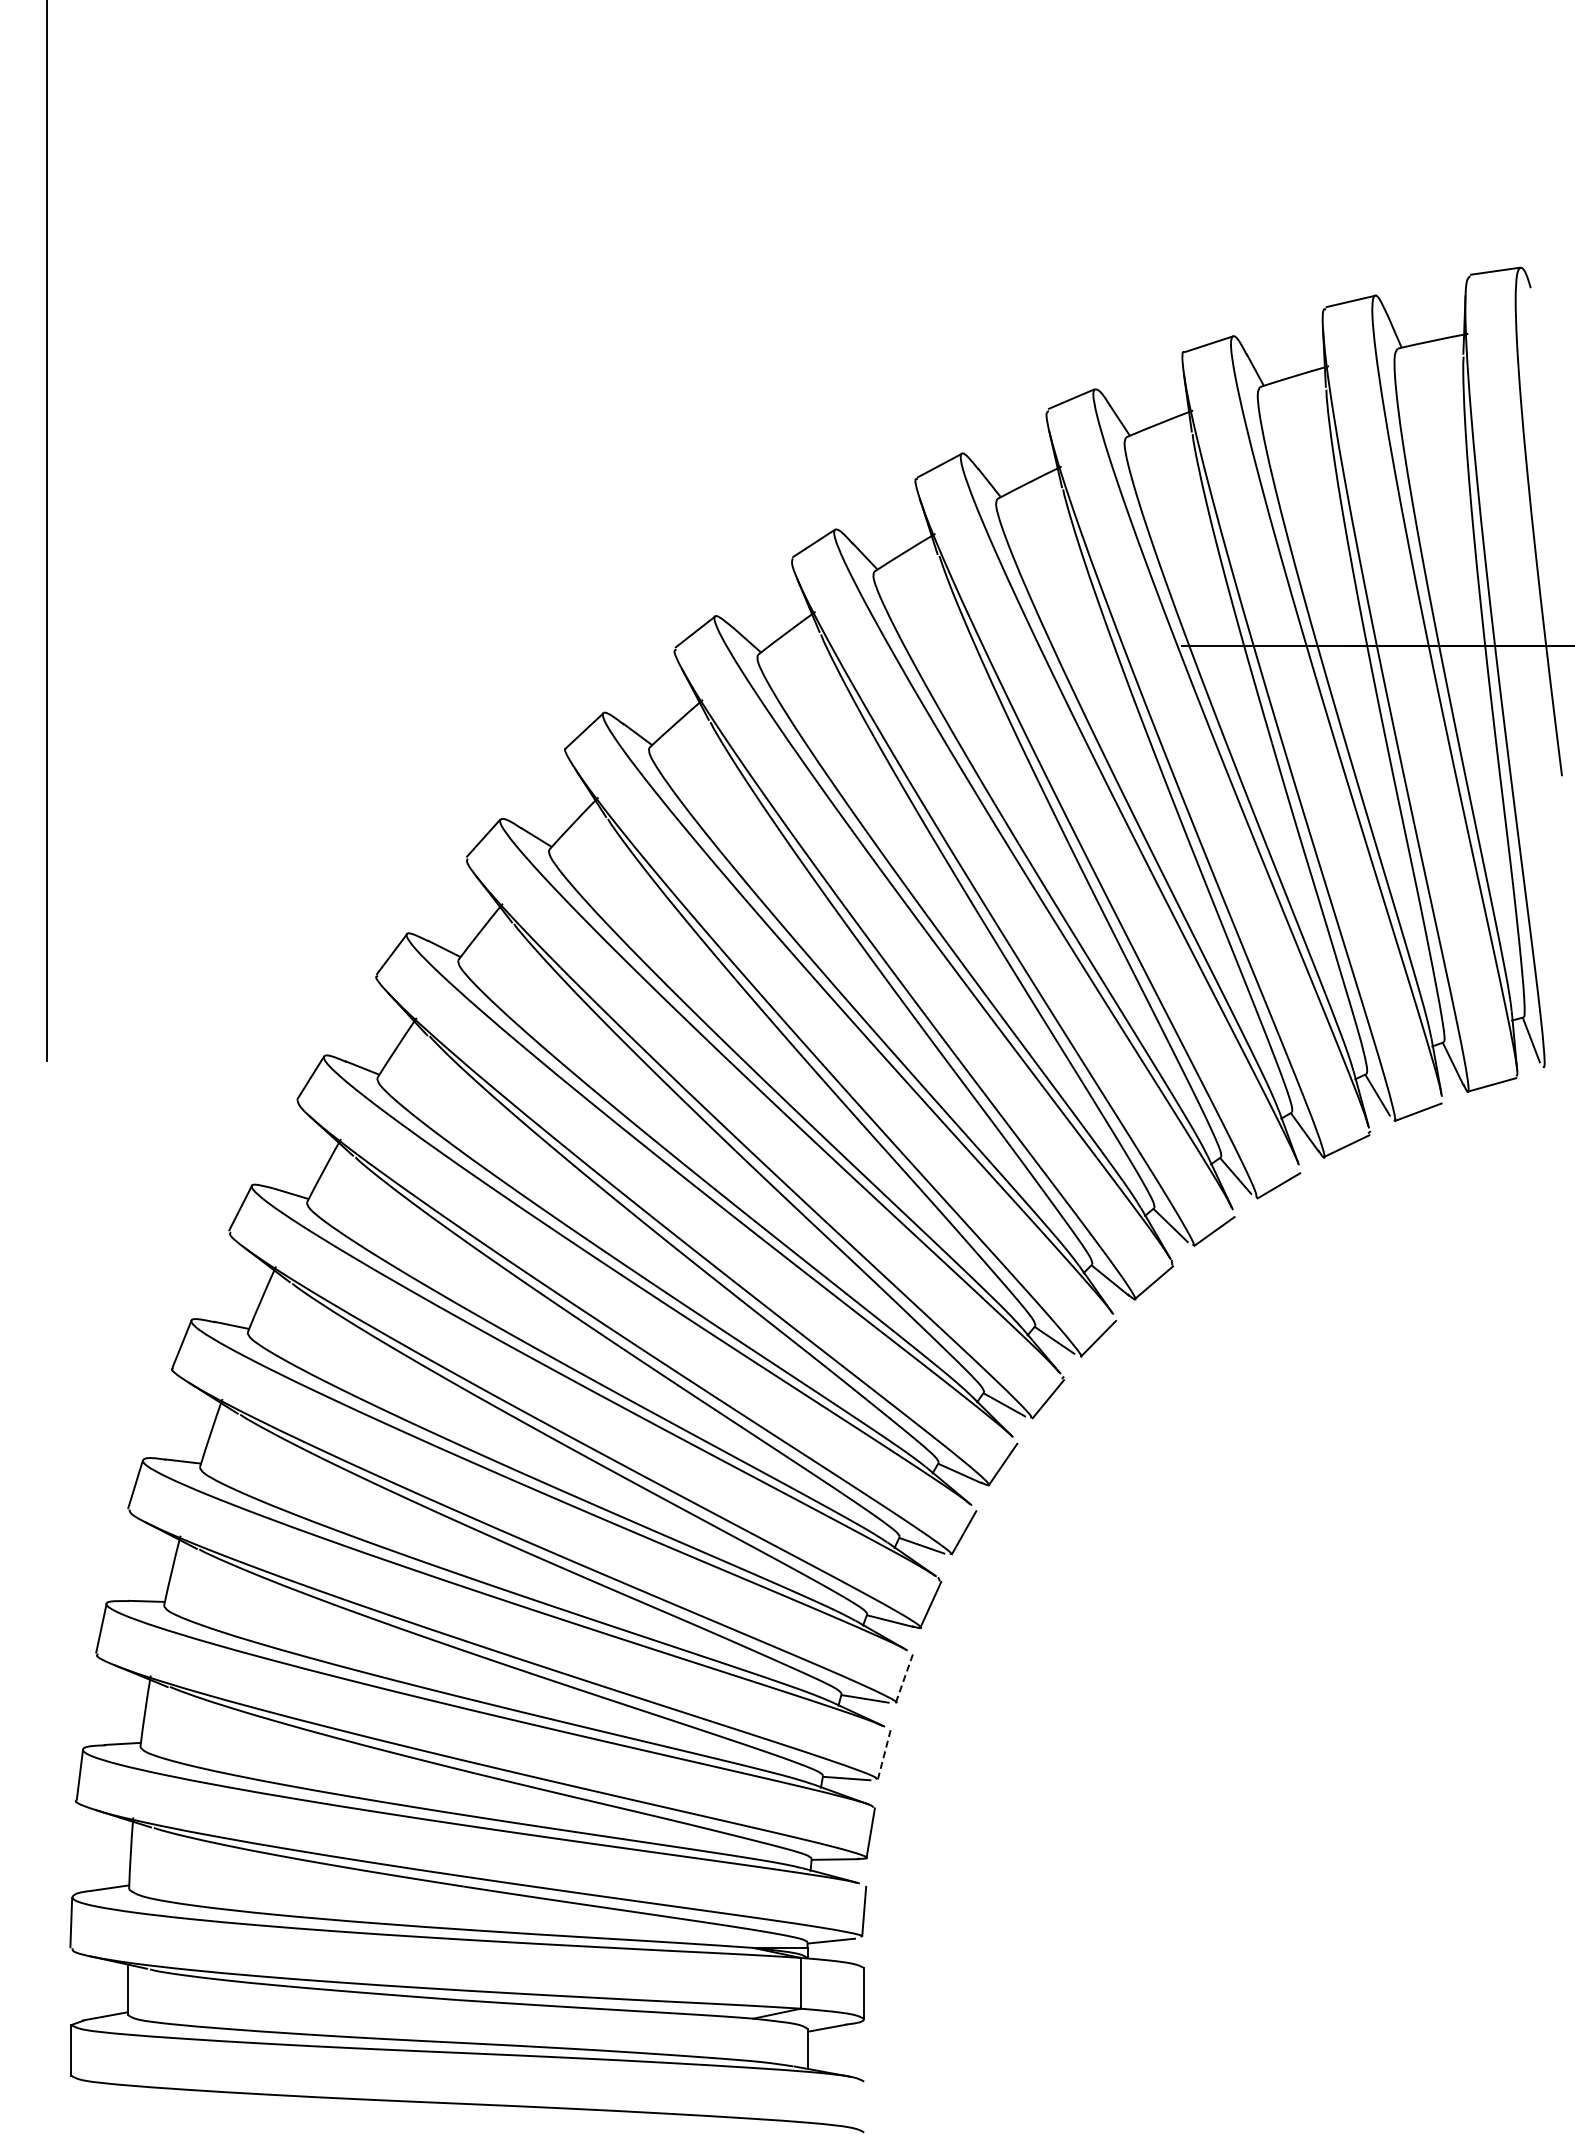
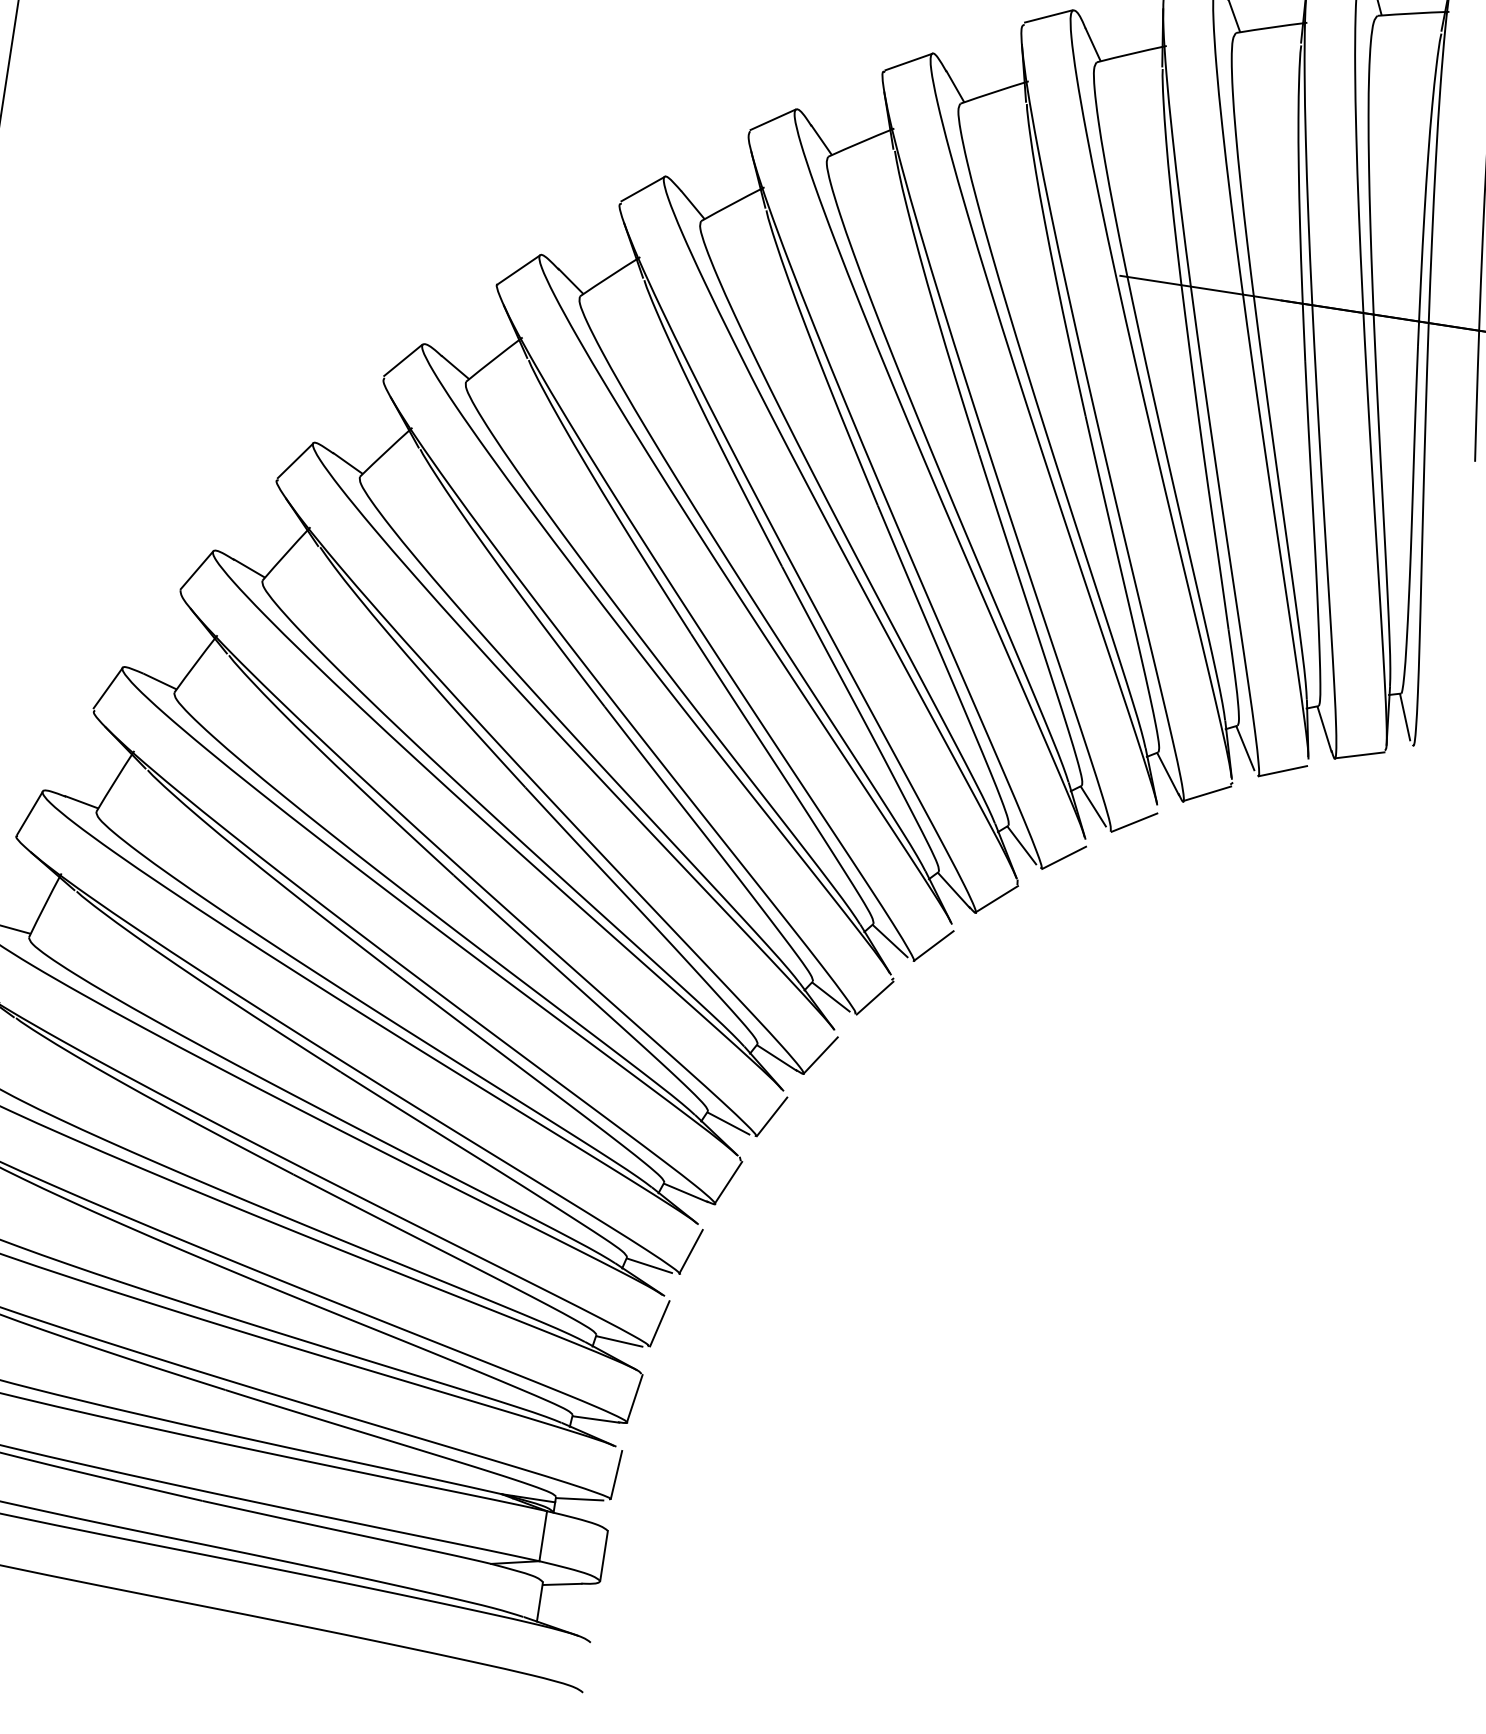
line: (904, 1678) -> (691, 1251), dashed -> solid
line: (884, 1754) -> (660, 1323), dashed -> solid

